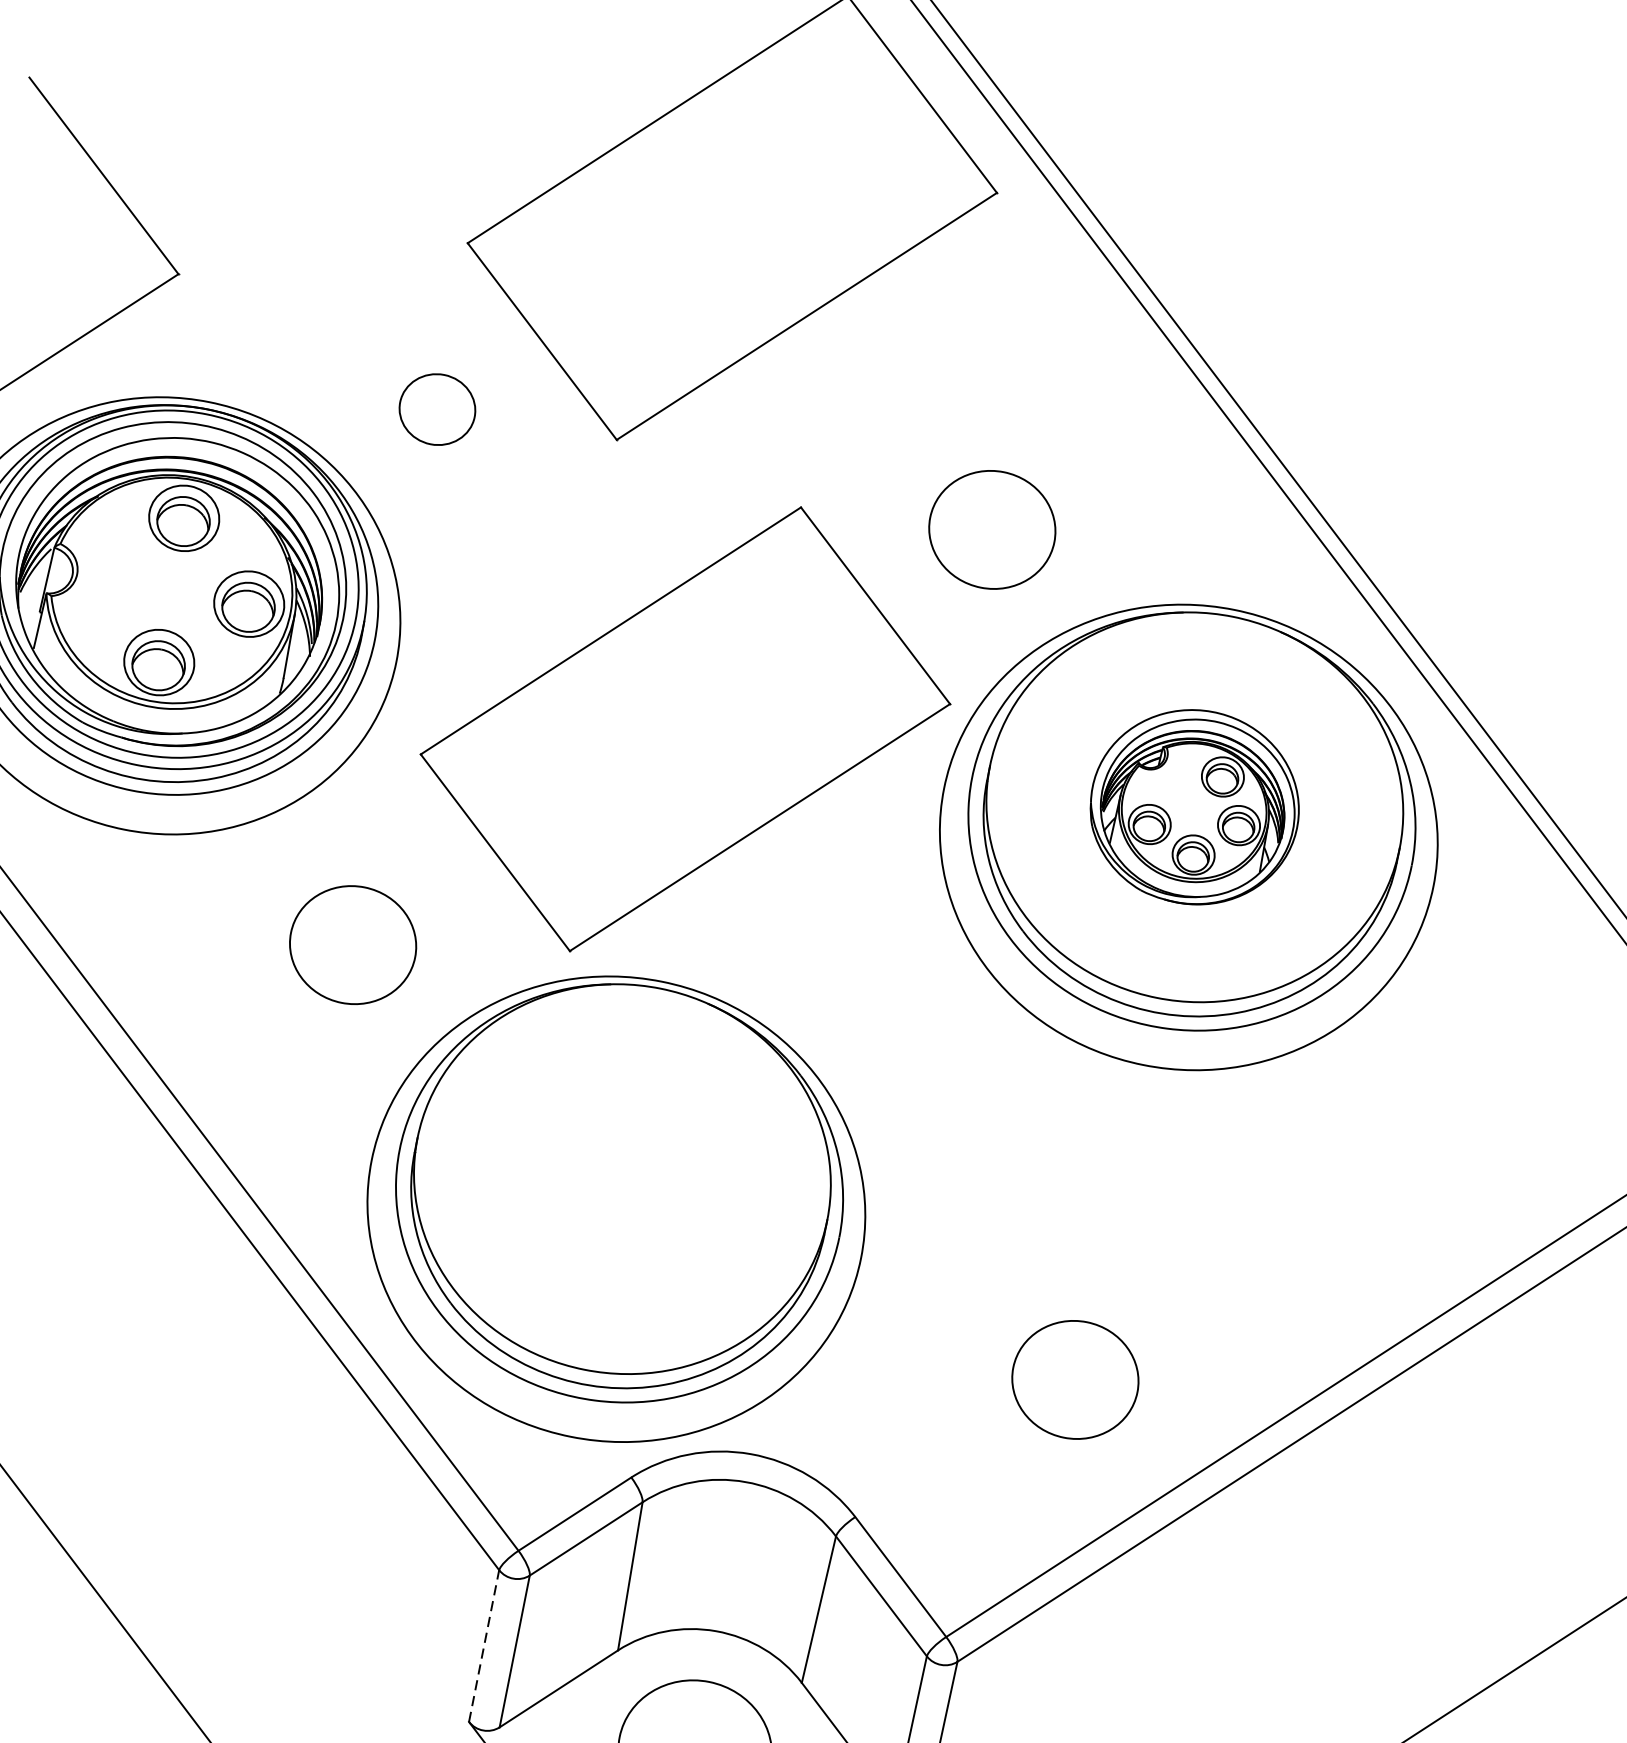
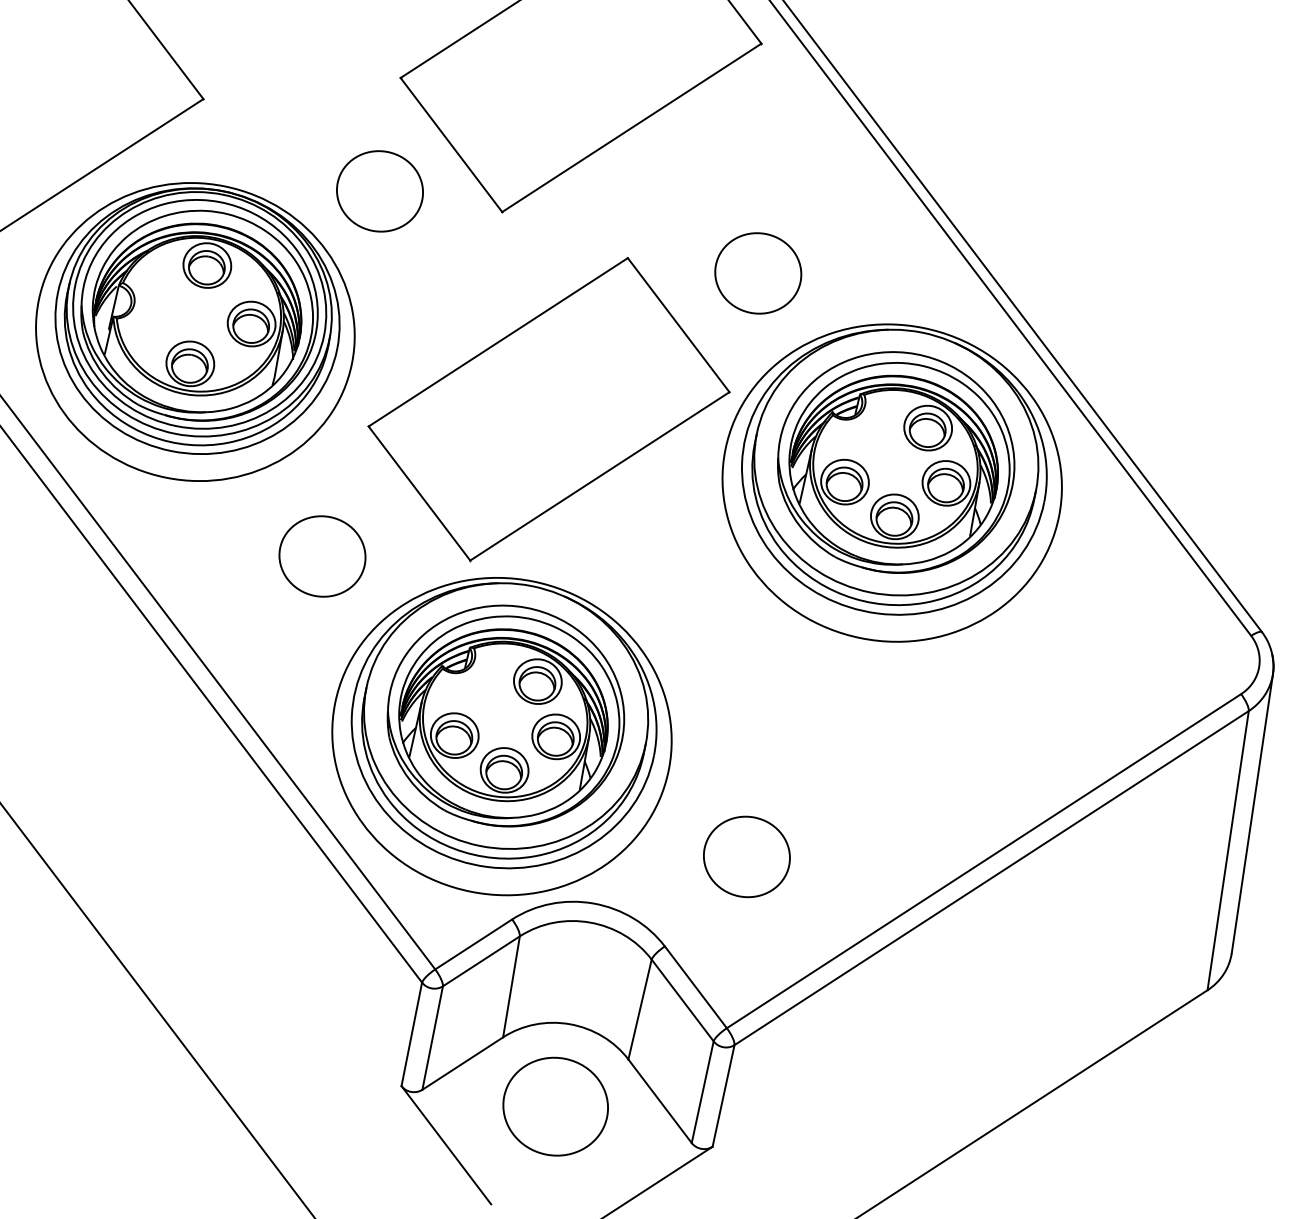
part: (436, 409) -> (379, 191), size x1.67
part: (1195, 807) -> (896, 462), size x1.67
part: (621, 1178) -> (505, 715), added
part: (1074, 1379) -> (746, 856), moved
line: (483, 1646) -> (411, 1034), dashed -> solid

